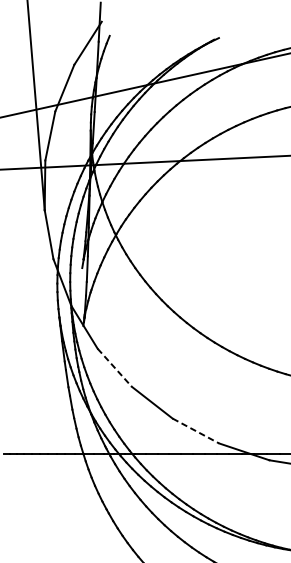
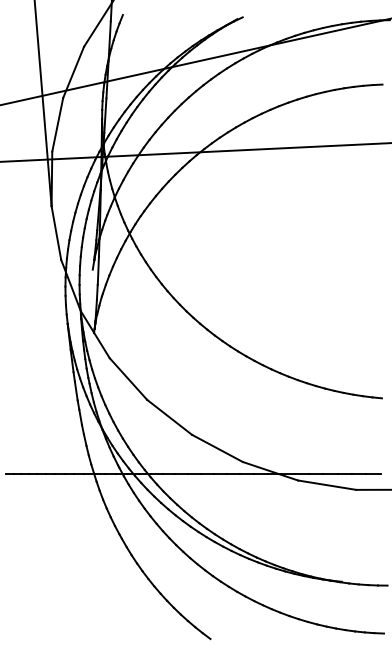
line: (114, 368) -> (128, 379), dashed -> solid
line: (195, 431) -> (217, 448), dashed -> solid

